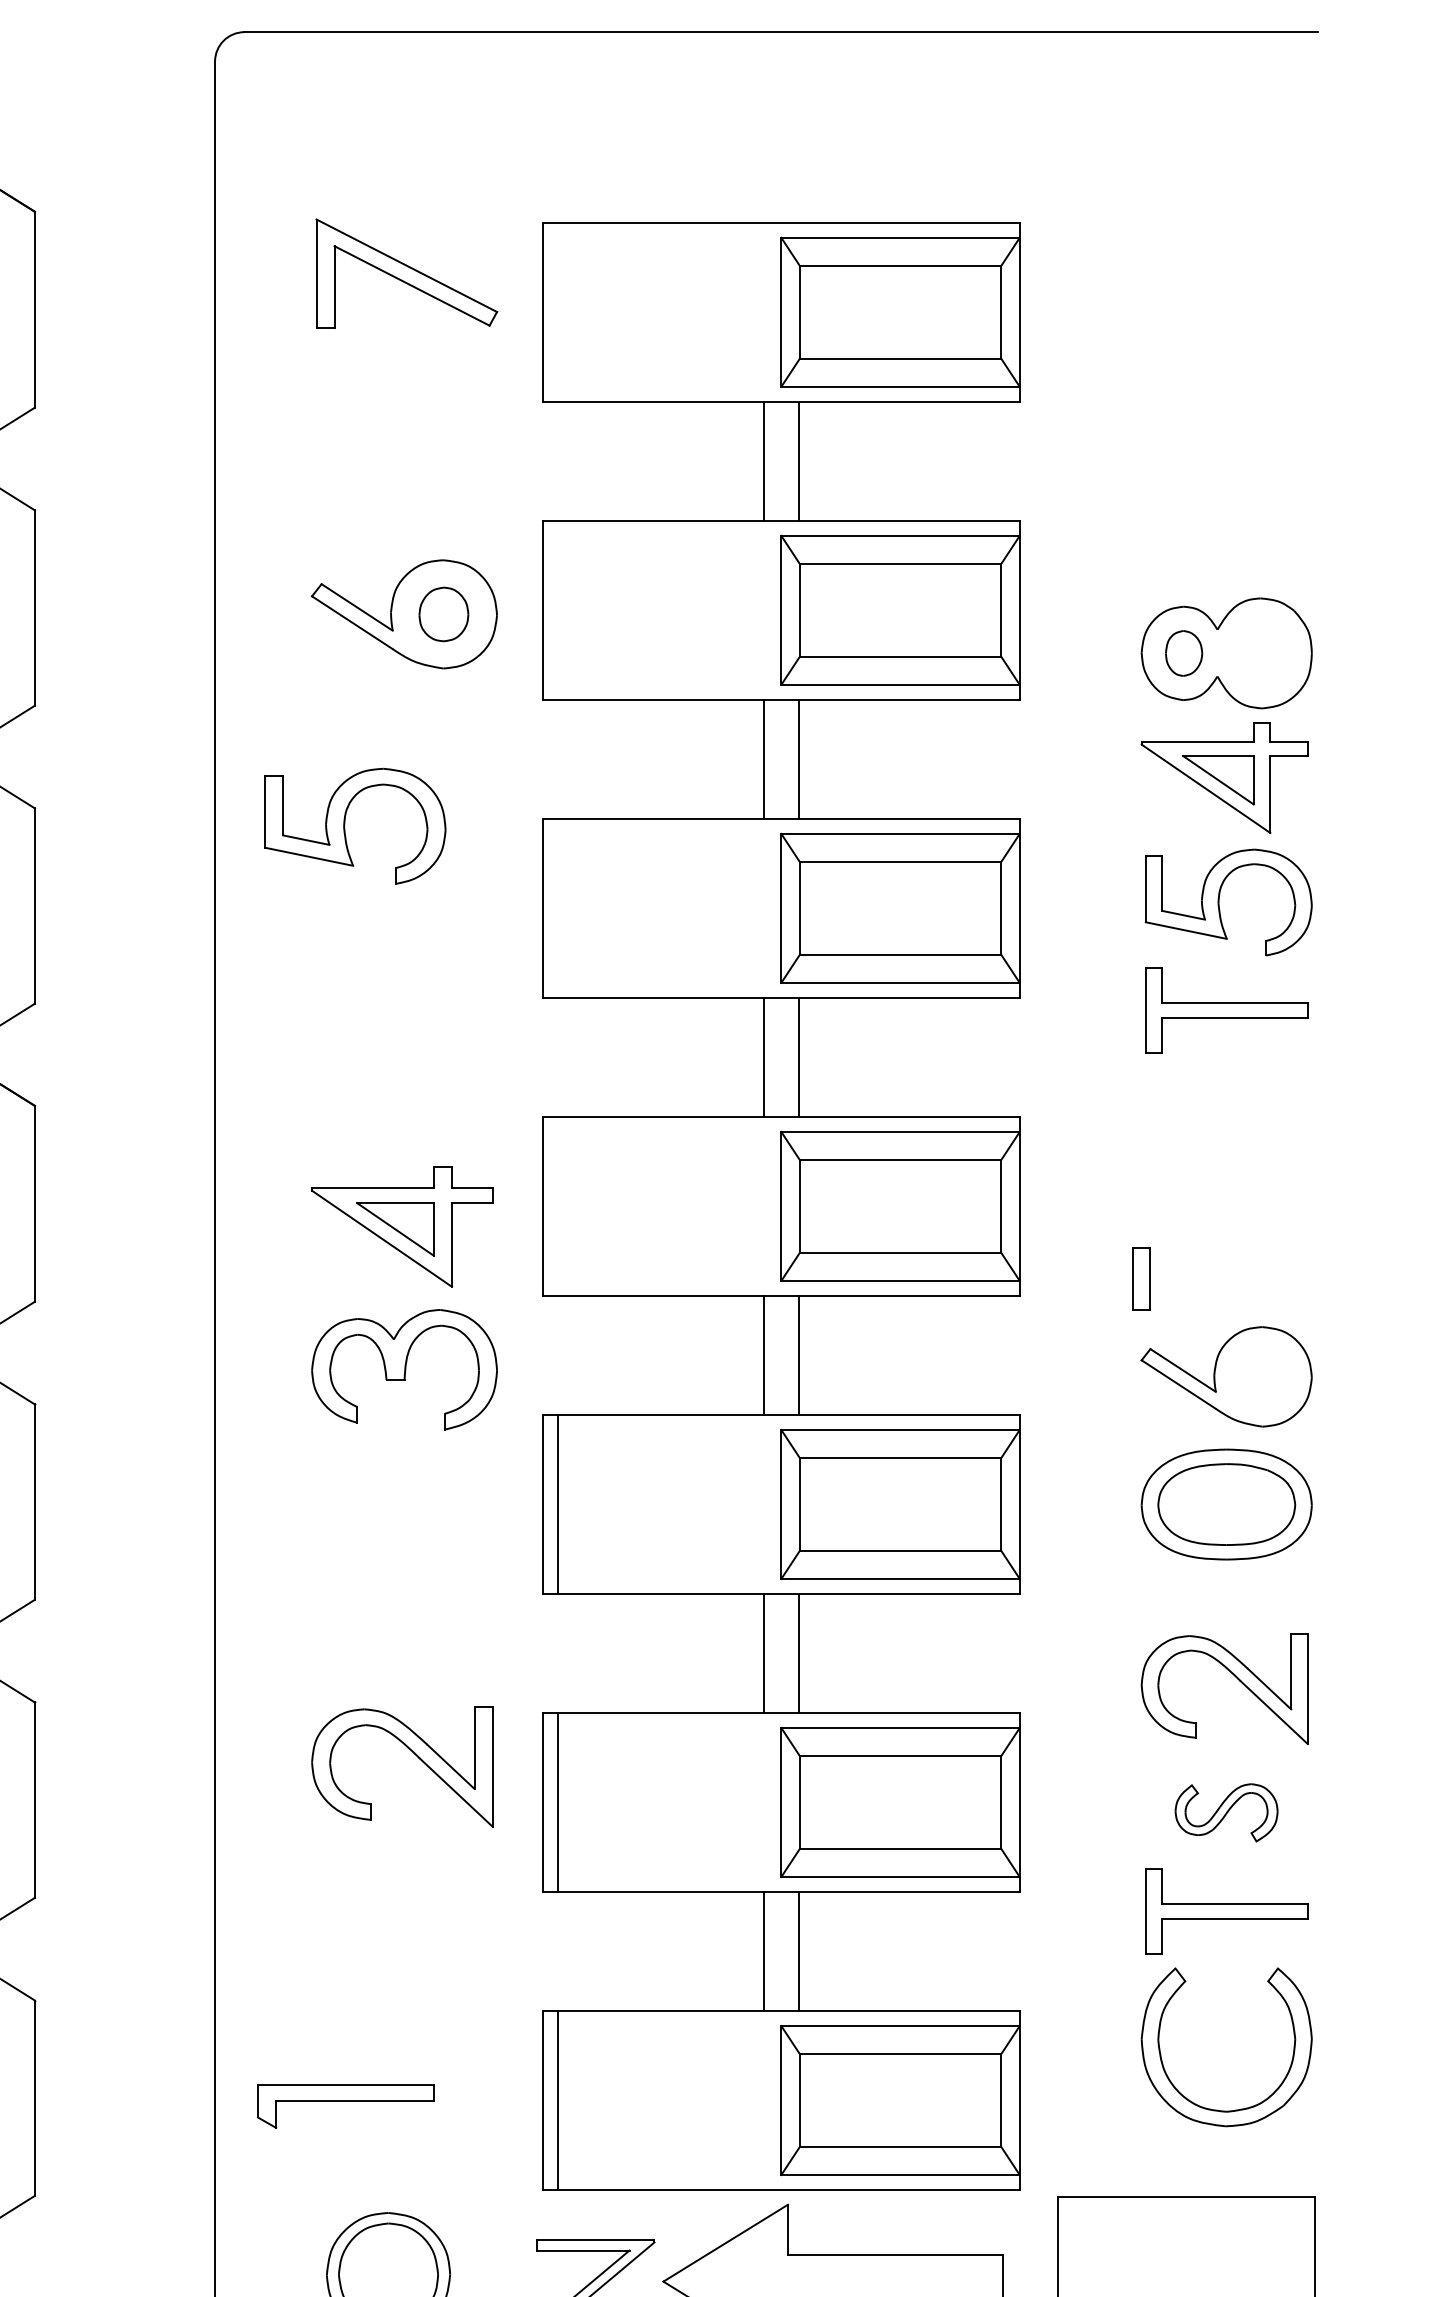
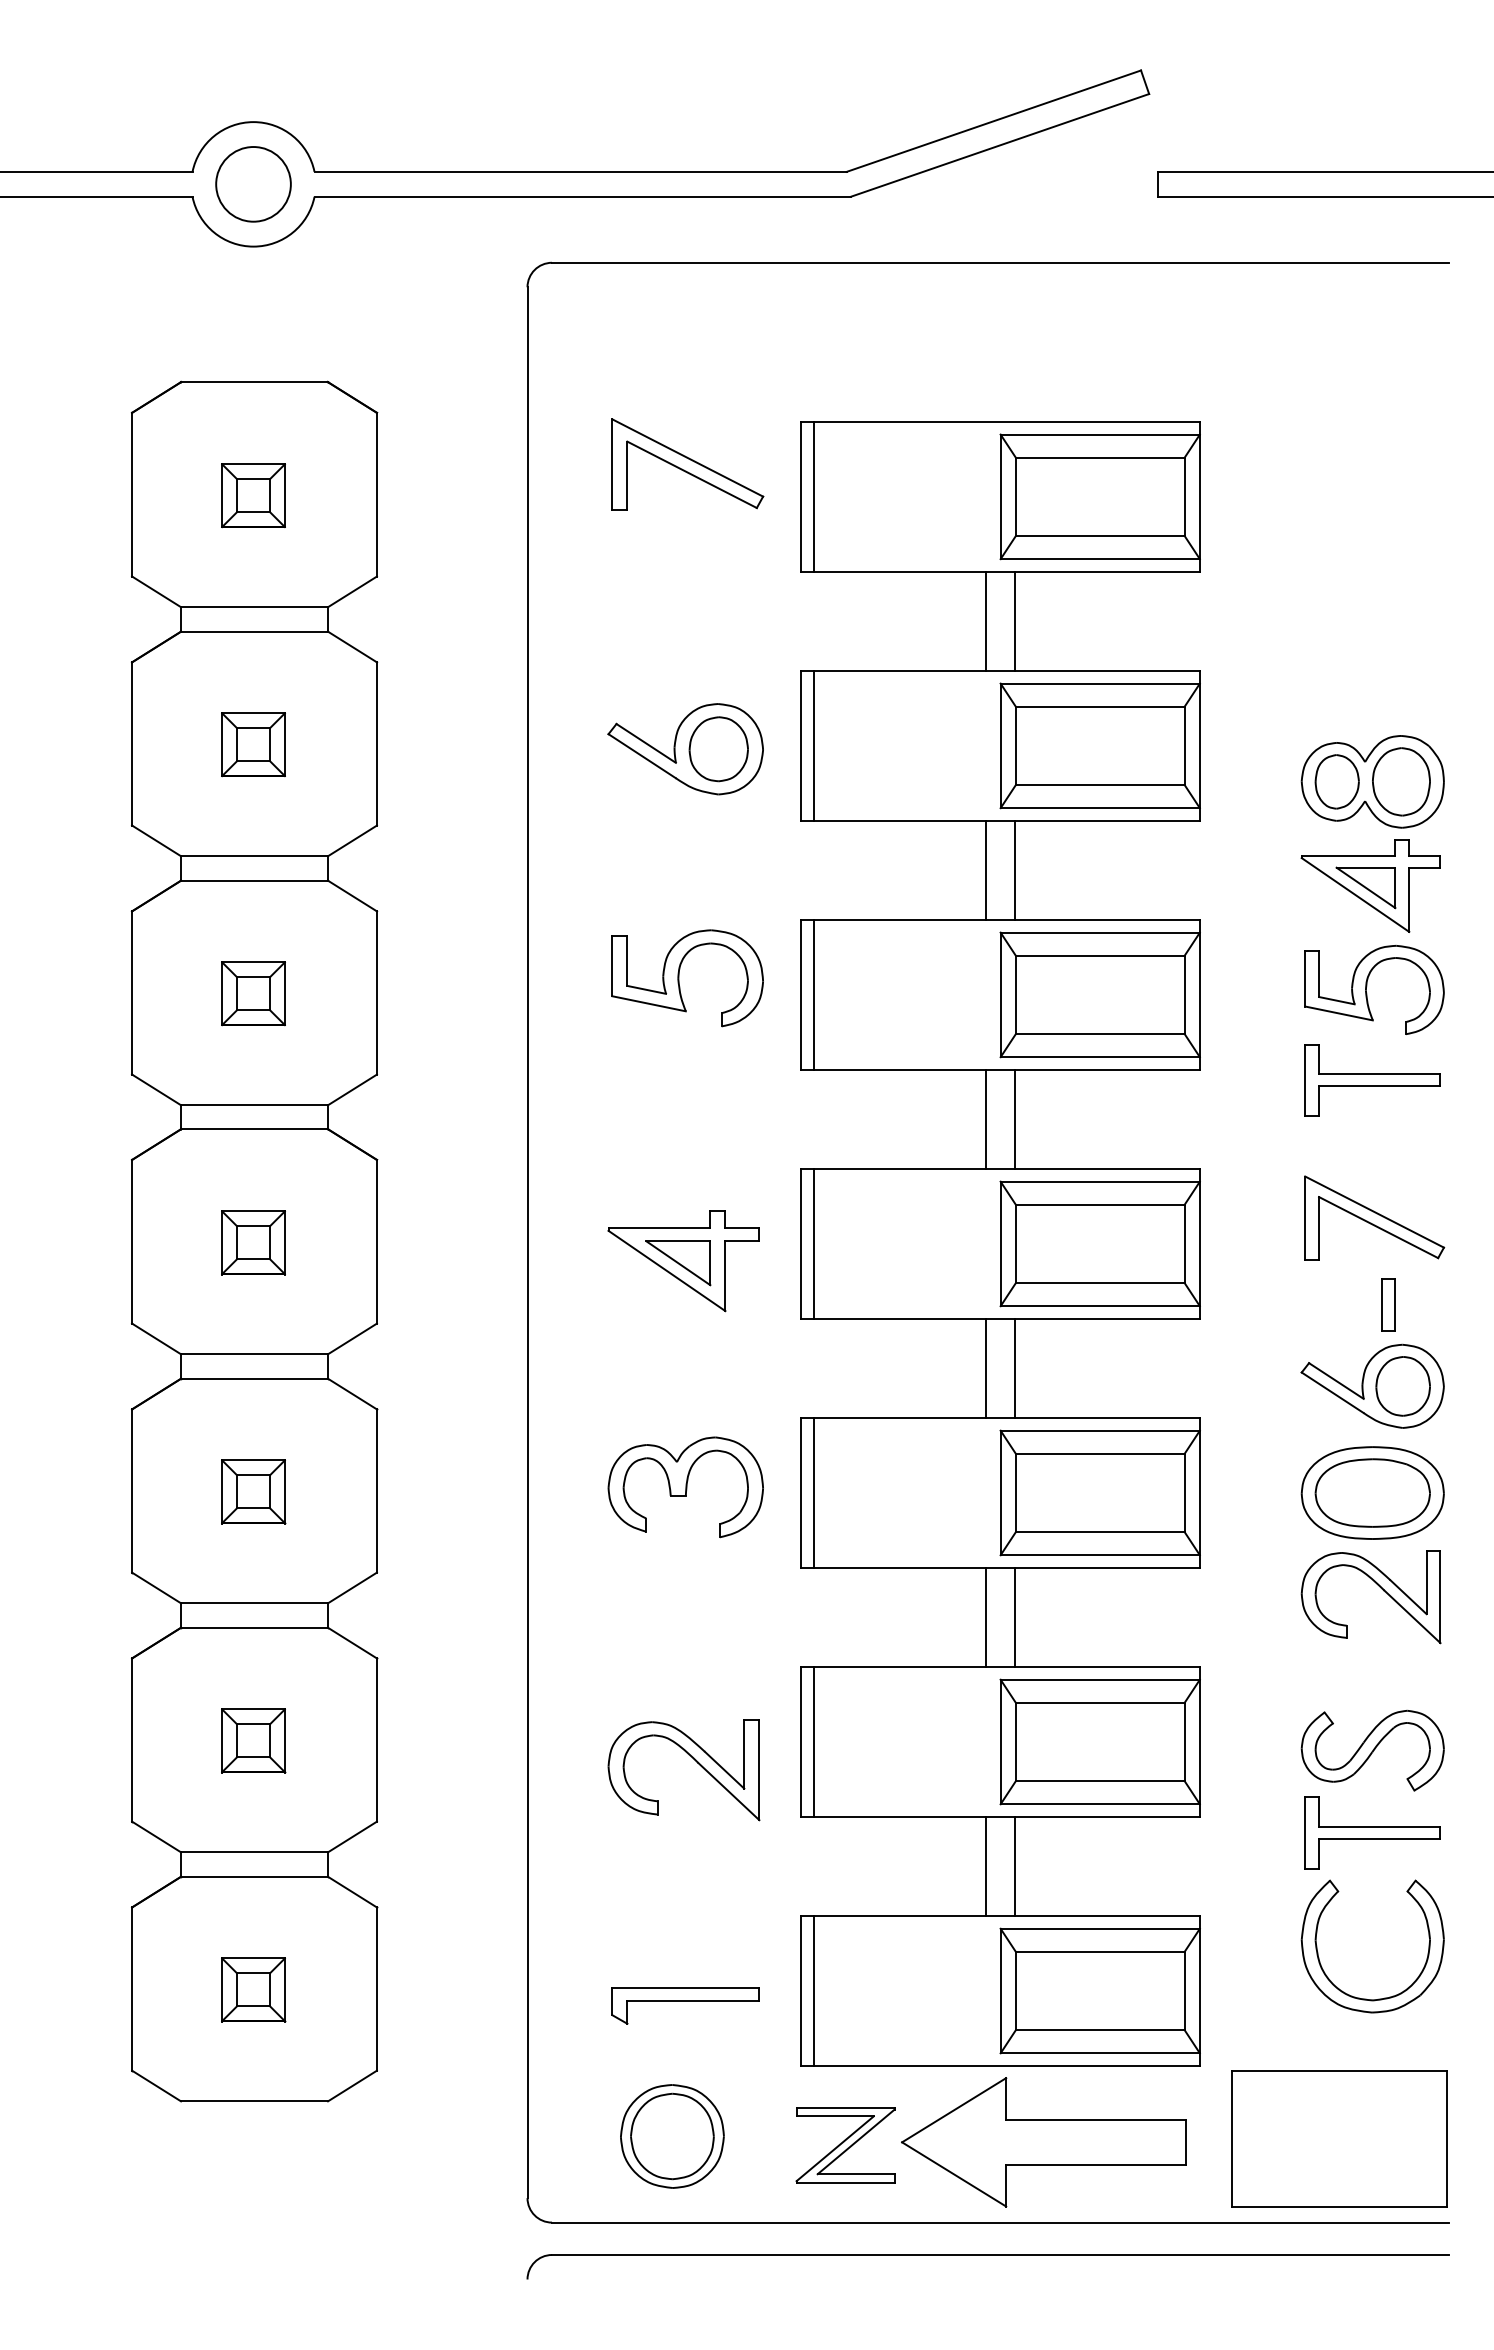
line: (557, 311) -> (813, 496), added
line: (557, 609) -> (813, 745), added
part: (443, 614) -> (718, 749), size x1.43
part: (1183, 652) -> (1336, 781), size x1.43
part: (1261, 652) -> (1401, 781), added
part: (345, 826) -> (679, 978), moved
line: (557, 907) -> (813, 994), added
part: (1228, 1174) -> (1374, 1217), added
line: (557, 1205) -> (813, 1243), added
part: (1141, 1278) -> (1388, 1304), moved
part: (404, 1369) -> (685, 1487), moved
part: (1262, 1377) -> (1402, 1386), added
part: (1234, 1677) -> (1379, 1587), moved
part: (413, 1754) -> (693, 1759), moved
part: (1226, 1812) -> (1372, 1750), size x1.67
part: (345, 2105) -> (685, 2005), moved

